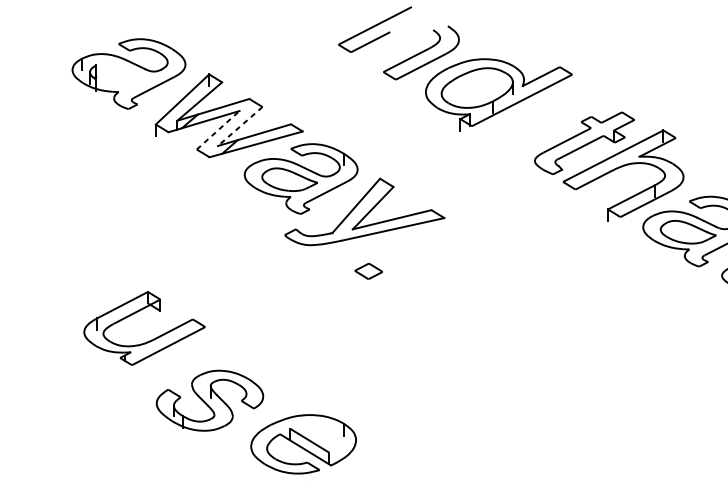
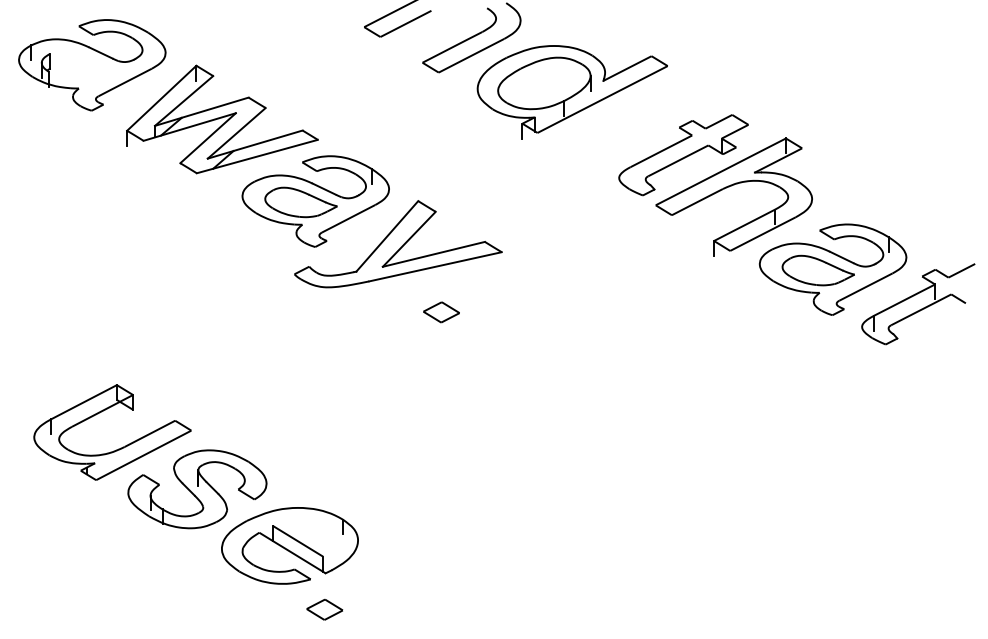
line: (240, 126) -> (236, 133), dashed -> solid
line: (218, 129) -> (208, 137), dashed -> solid
part: (368, 271) -> (441, 312), moved
part: (149, 340) -> (118, 448), moved
part: (303, 444) -> (289, 545), moved

